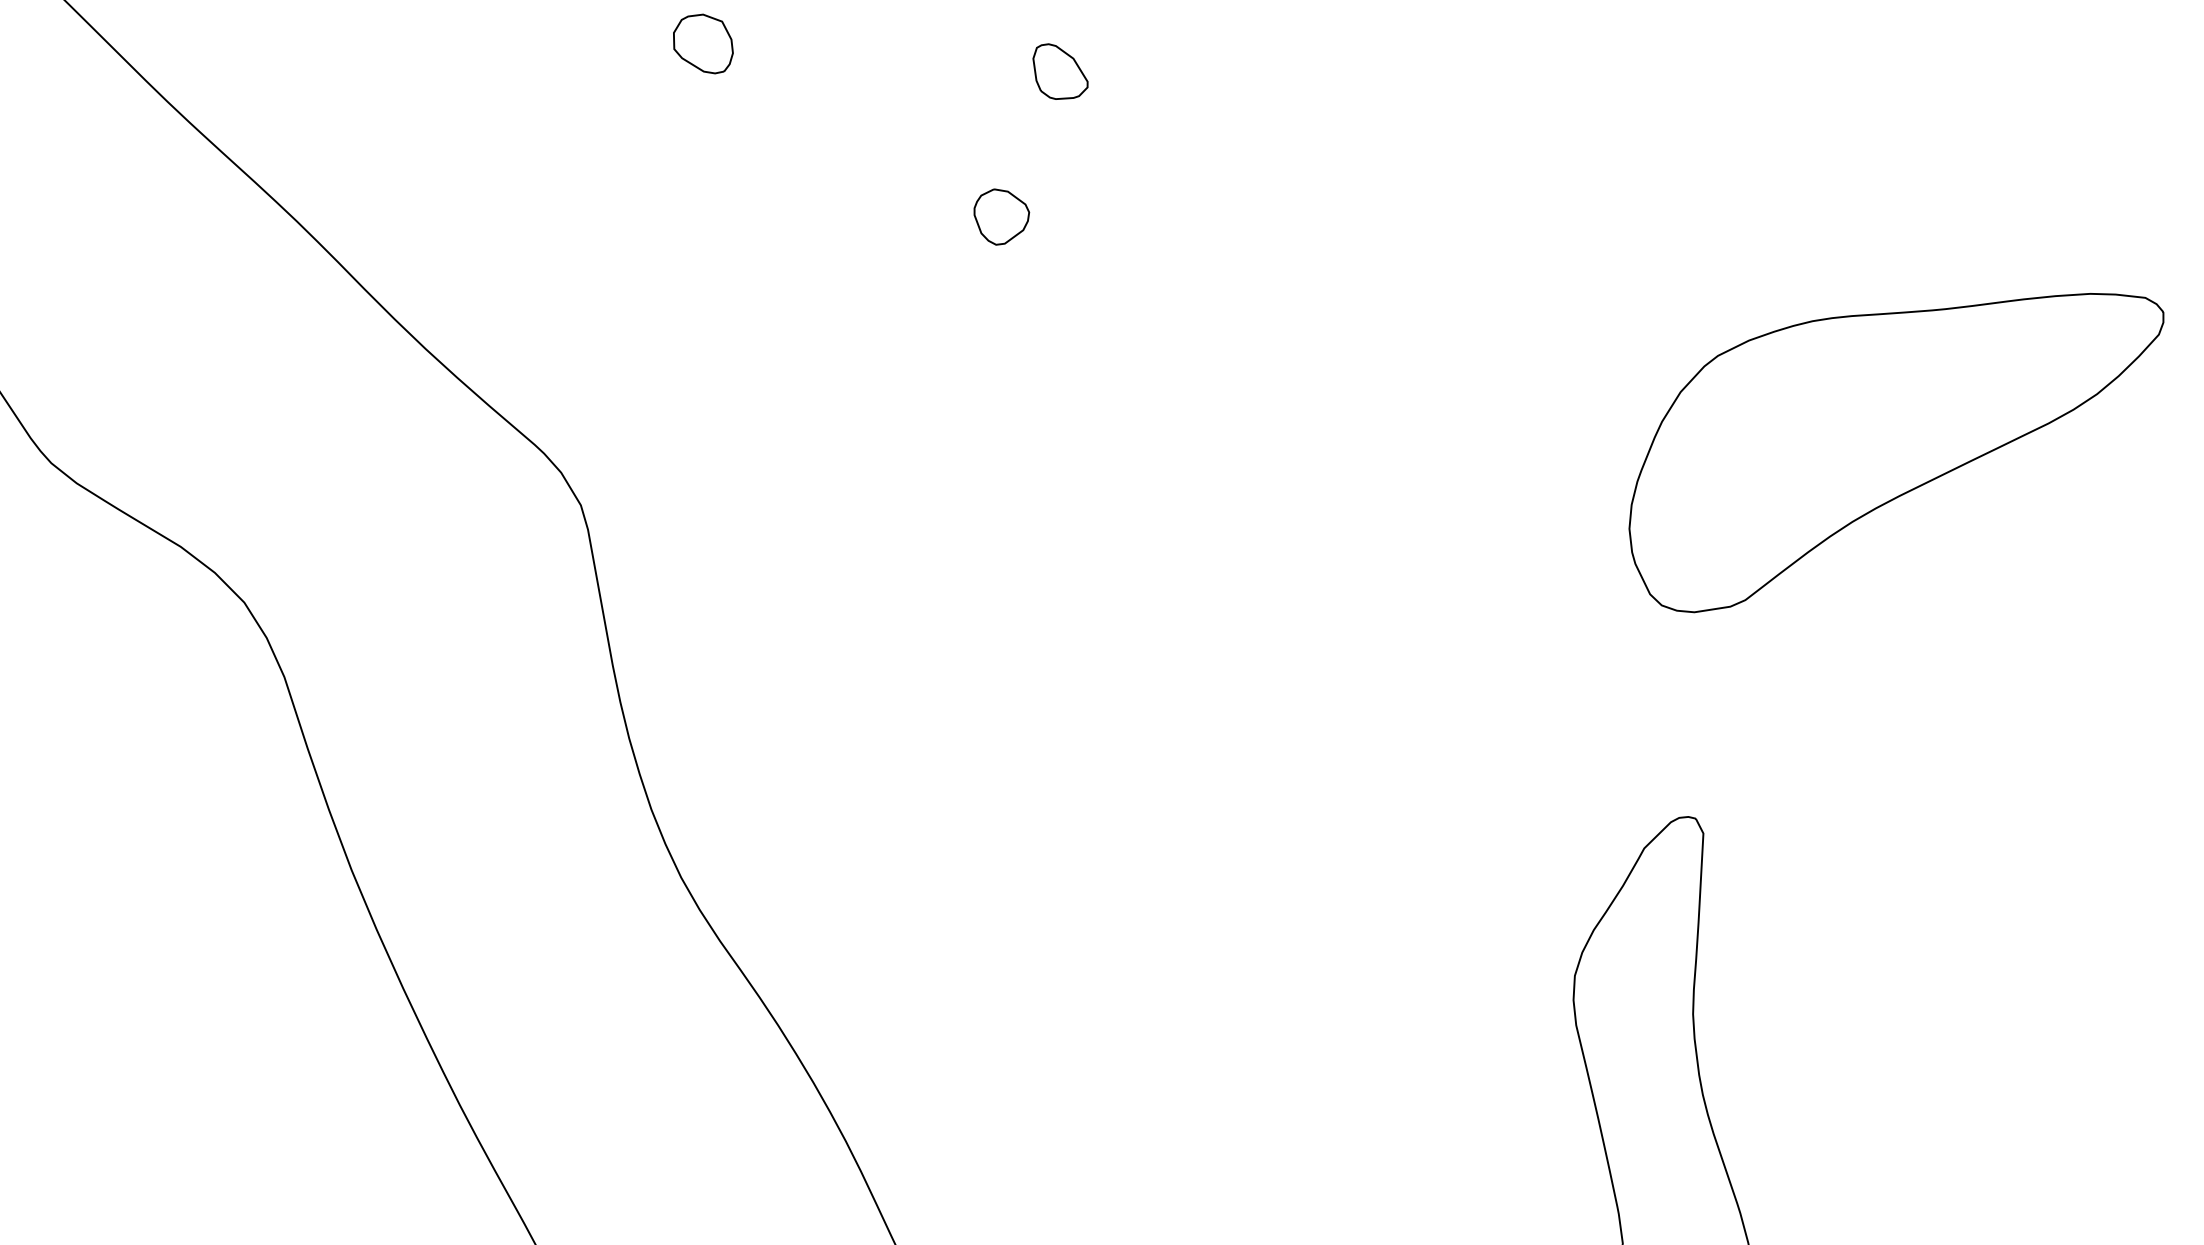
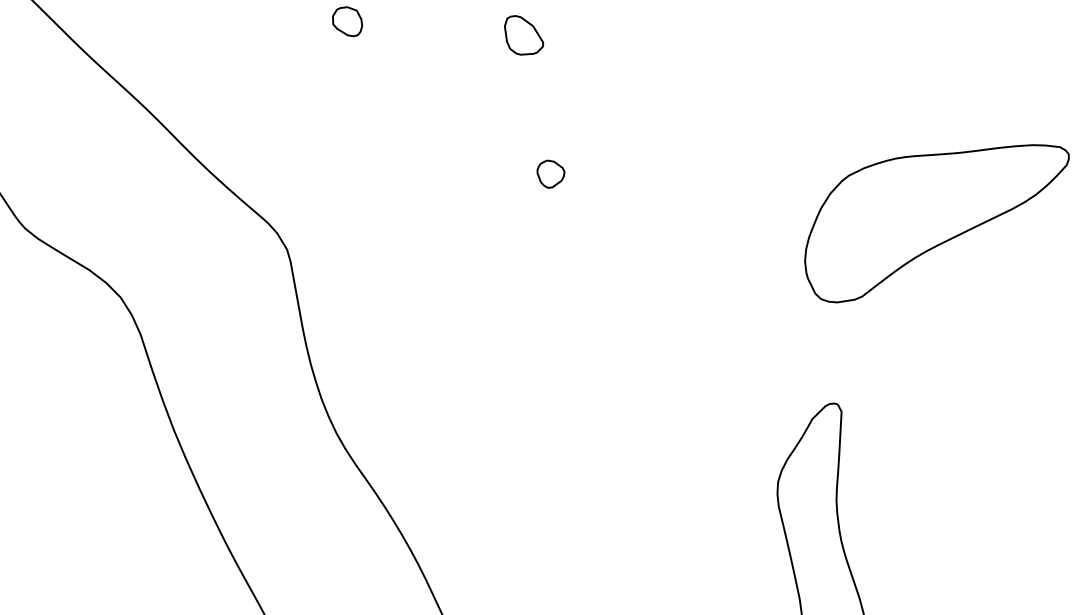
part: (1059, 71) -> (523, 35), size x1.43
part: (1000, 215) -> (550, 173), moved

